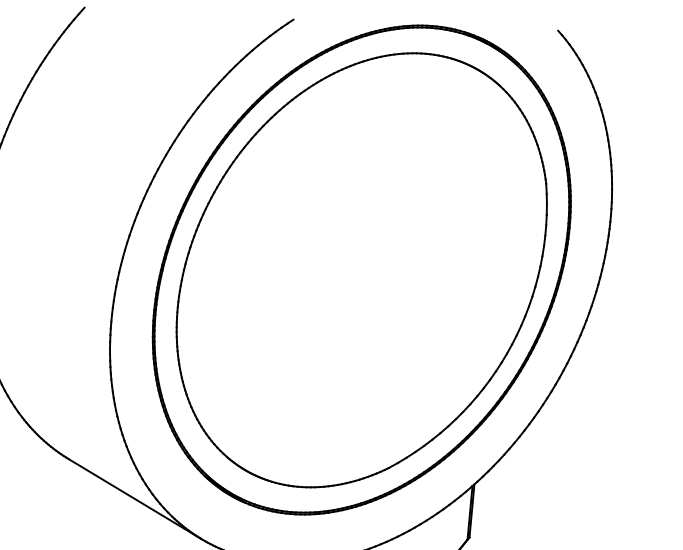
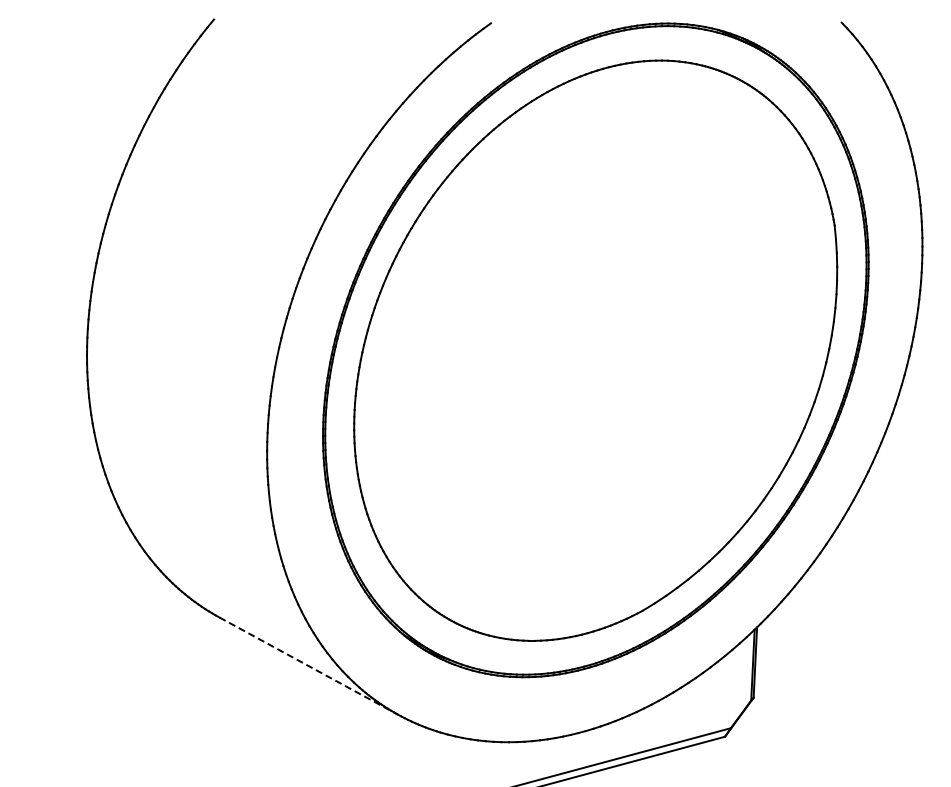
line: (134, 499) -> (308, 666), solid -> dashed

